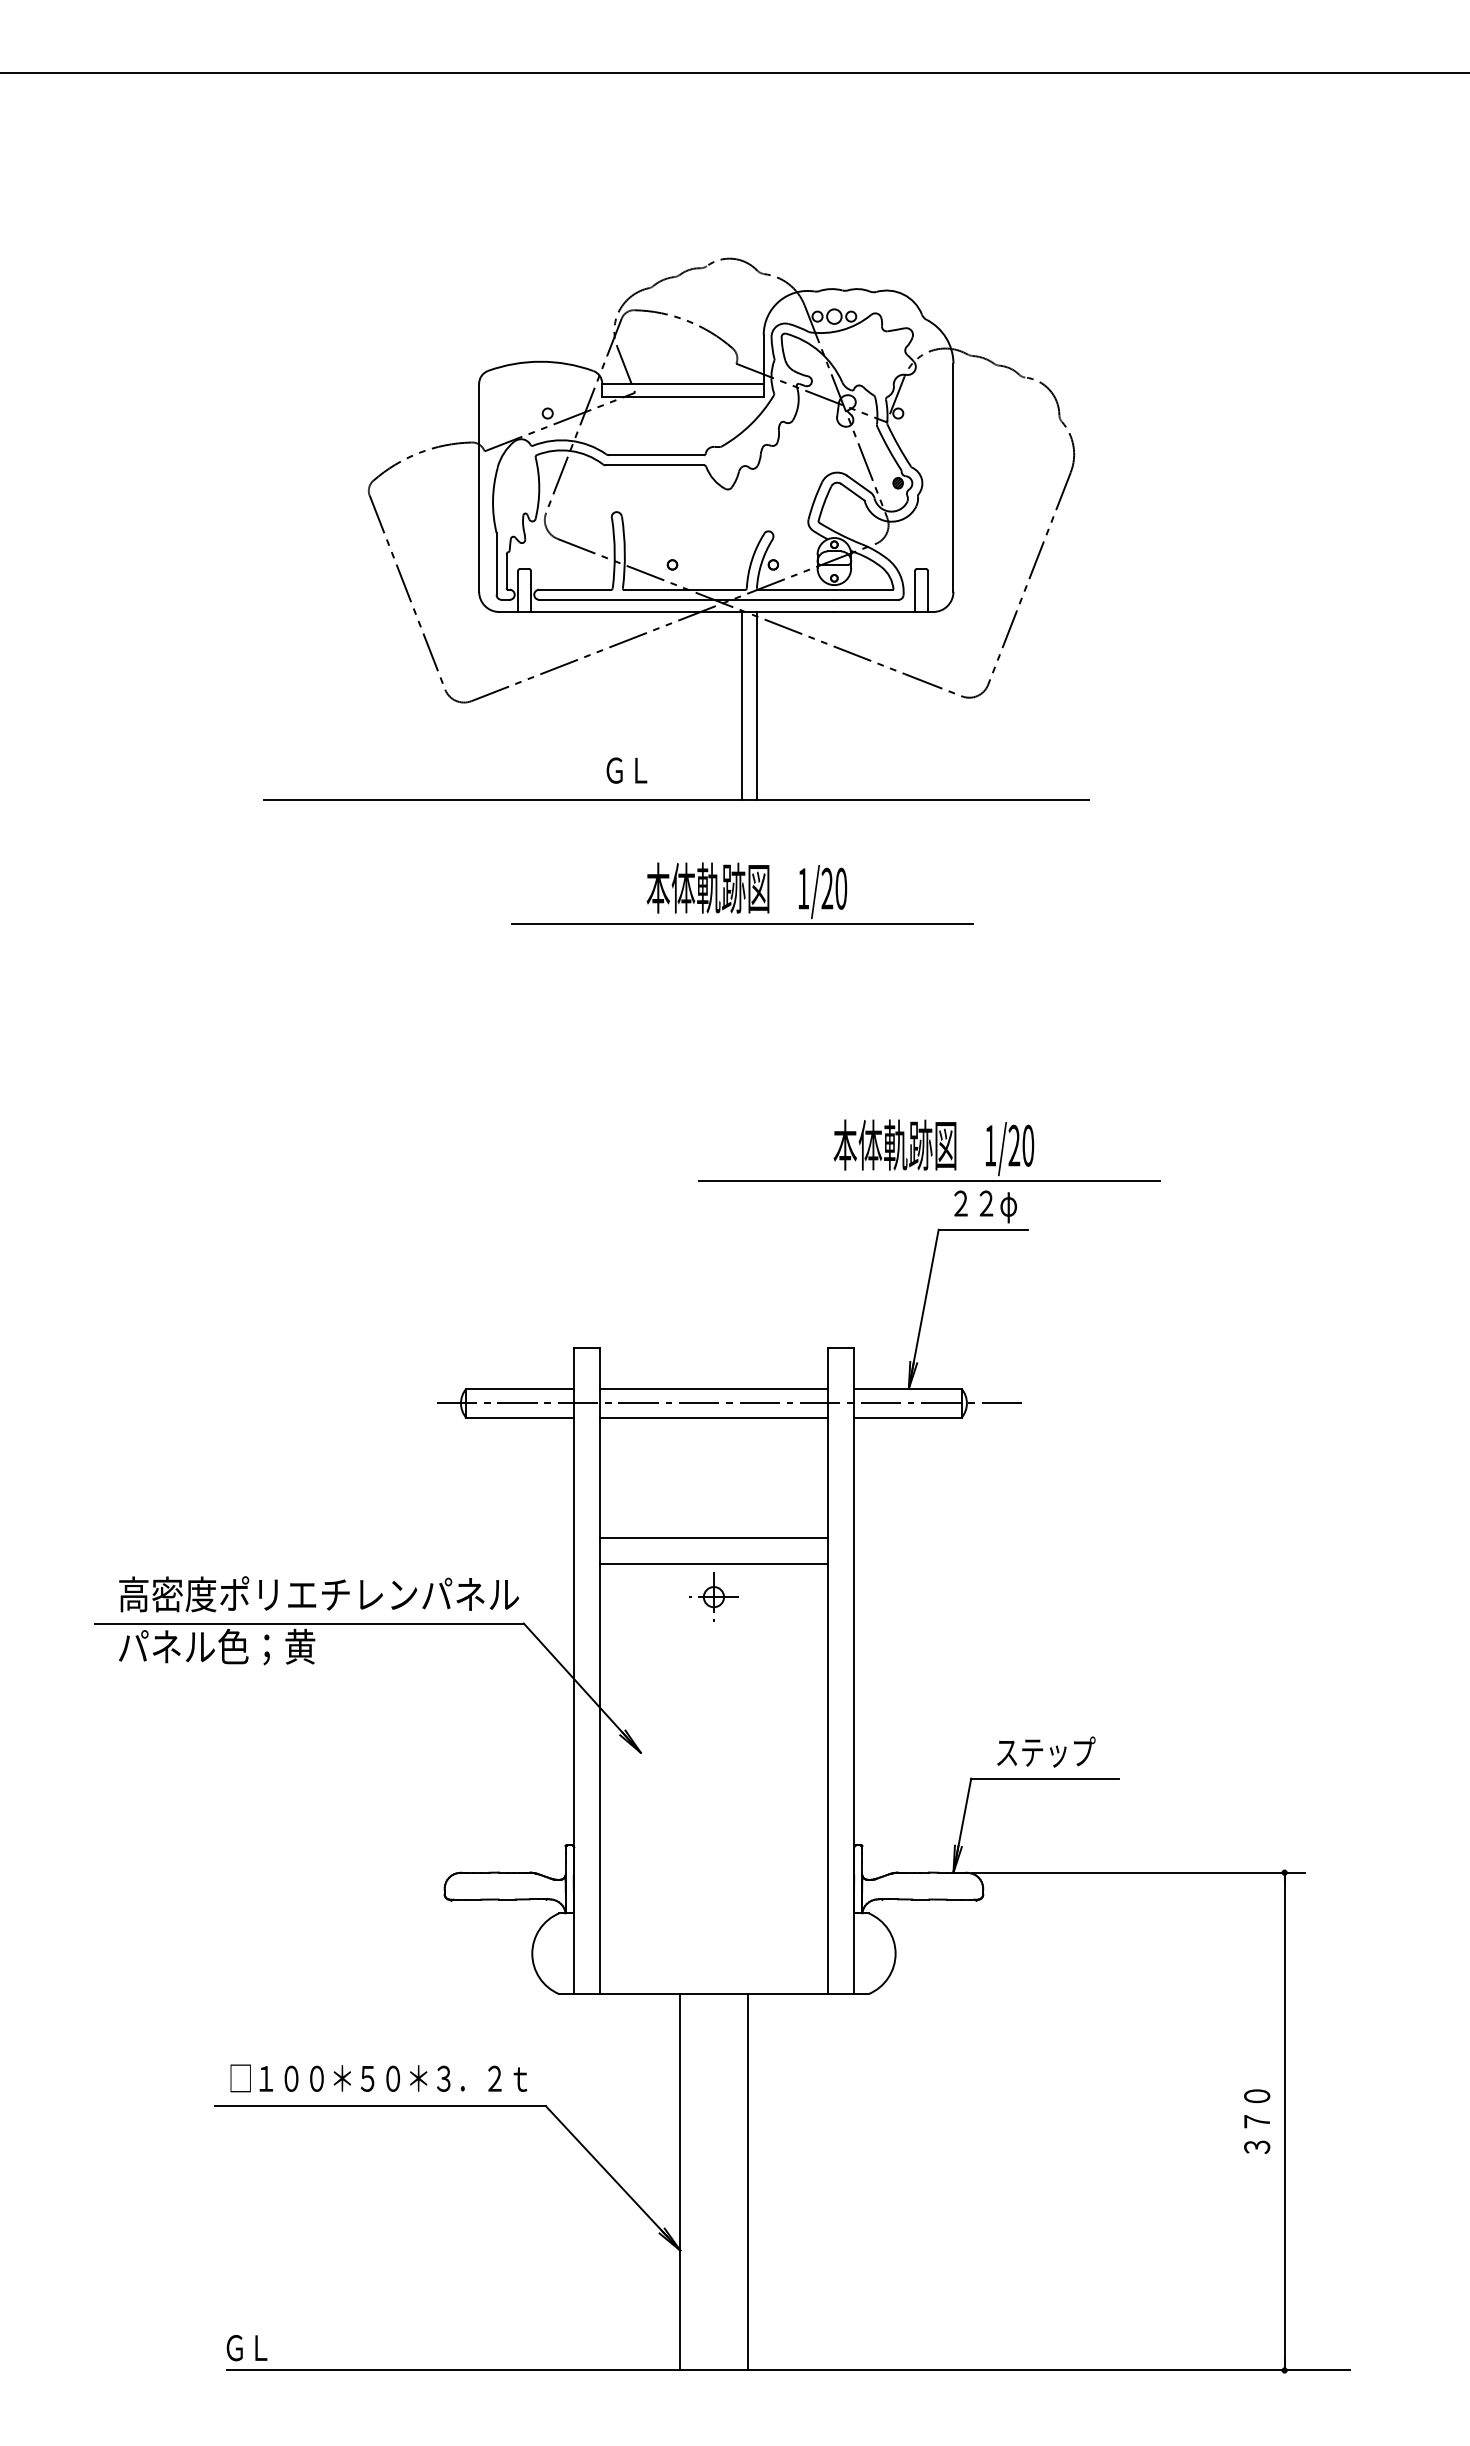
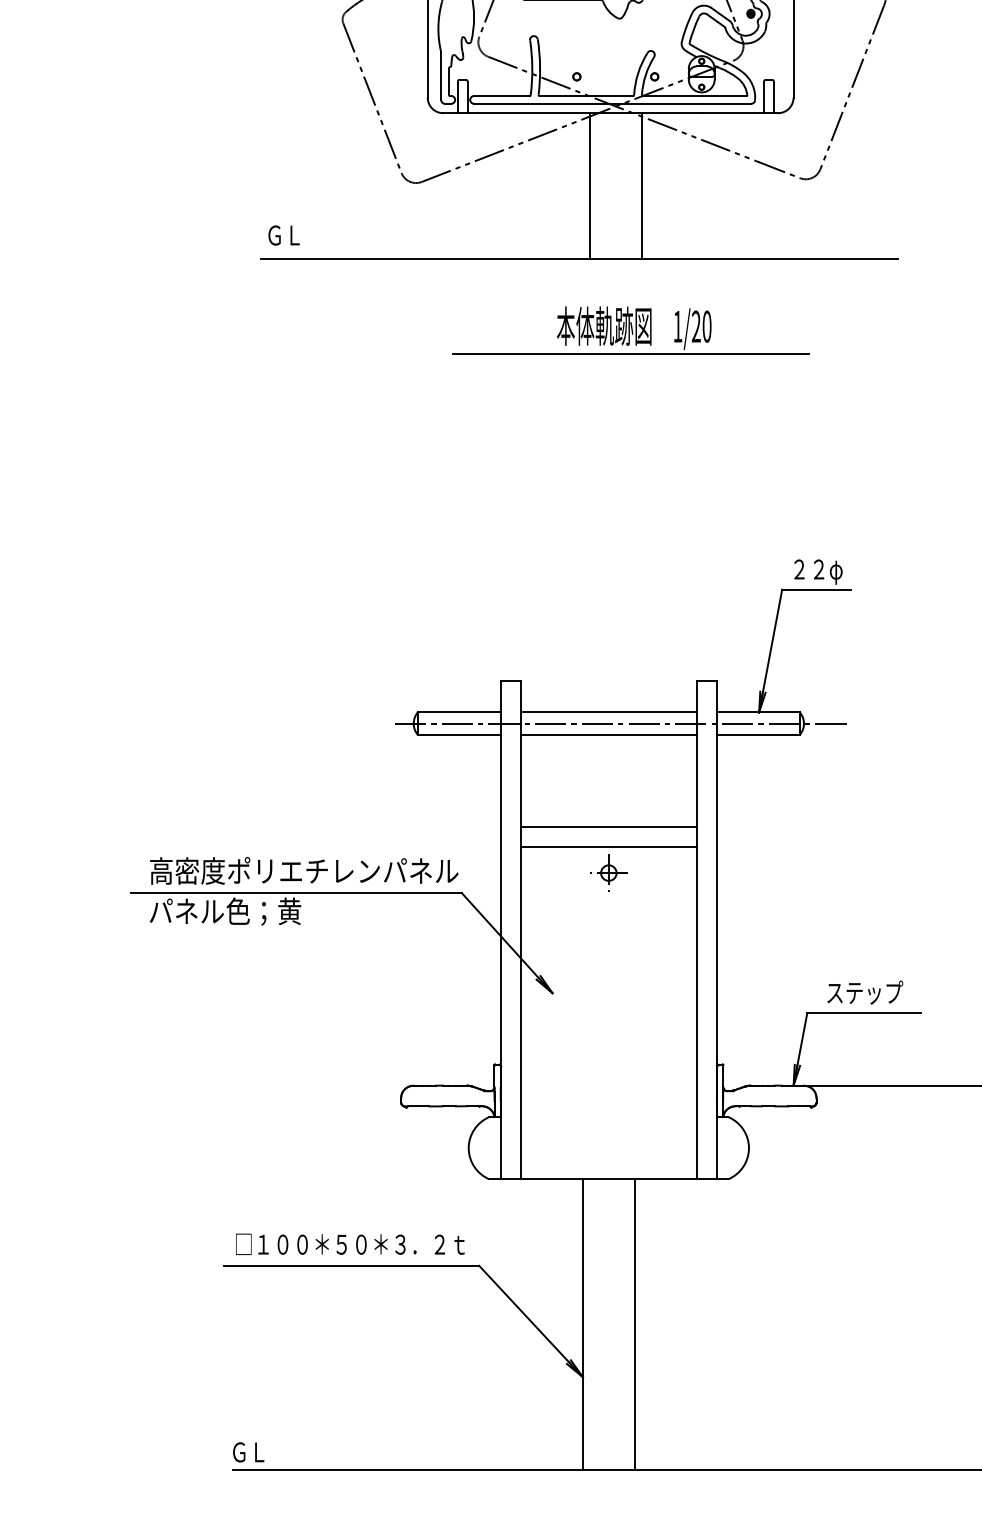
line: (742, 706) -> (589, 186), moved
text: (626, 770) -> (283, 235), moved
part: (929, 1150) -> (775, 528), removed

